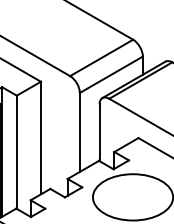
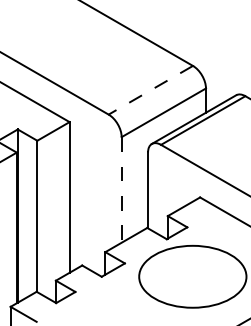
line: (101, 58) -> (150, 90), solid -> dashed
line: (79, 132) -> (121, 189), solid -> dashed

